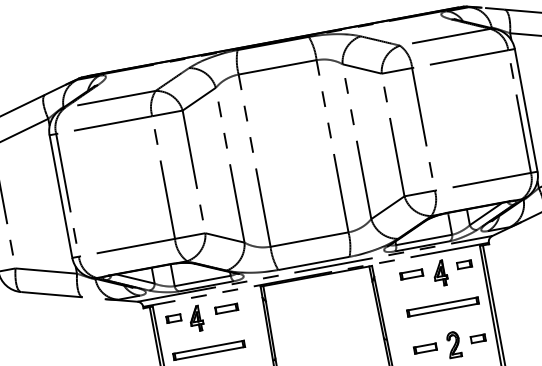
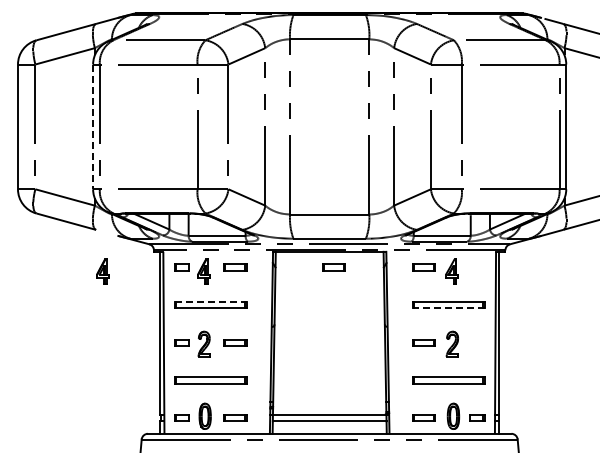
line: (61, 197) -> (93, 127), solid -> dashed
part: (464, 264) -> (477, 267), removed
part: (322, 291) -> (333, 267), added
line: (443, 310) -> (448, 308), solid -> dashed
part: (96, 337) -> (102, 271), added
part: (478, 338) -> (477, 342), removed
line: (208, 347) -> (210, 302), solid -> dashed

